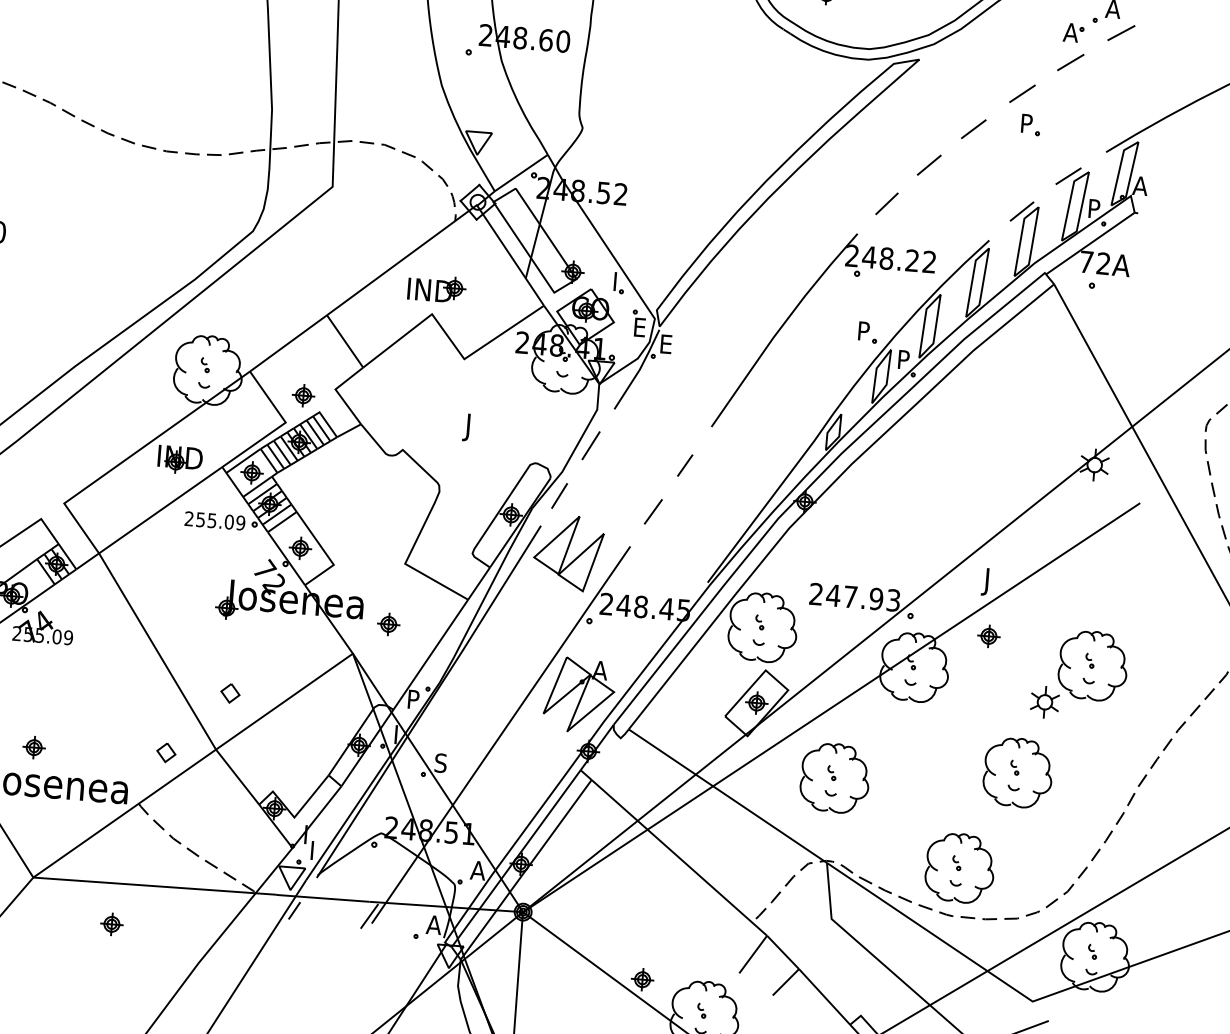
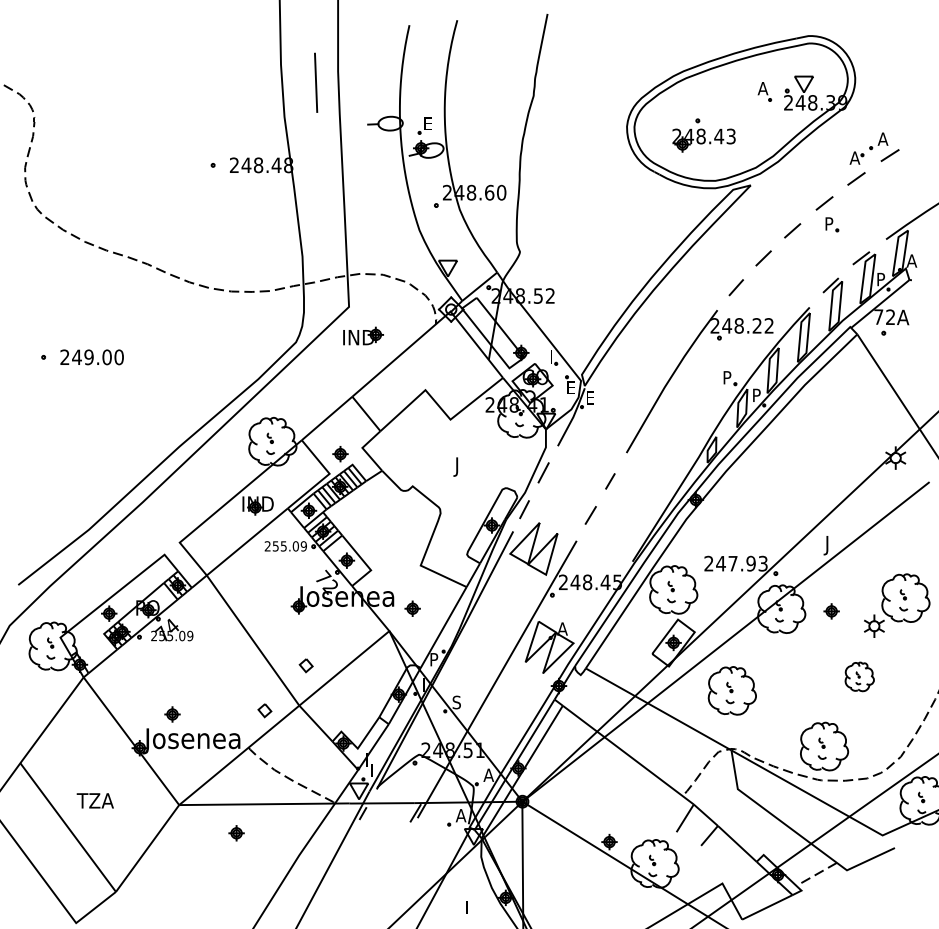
part: (437, 287) -> (363, 335), moved
part: (988, 636) -> (831, 611), moved
part: (1017, 772) -> (859, 676), size x0.6

